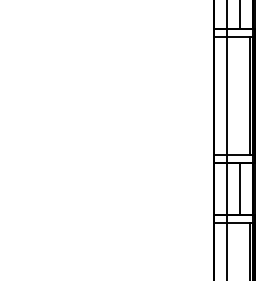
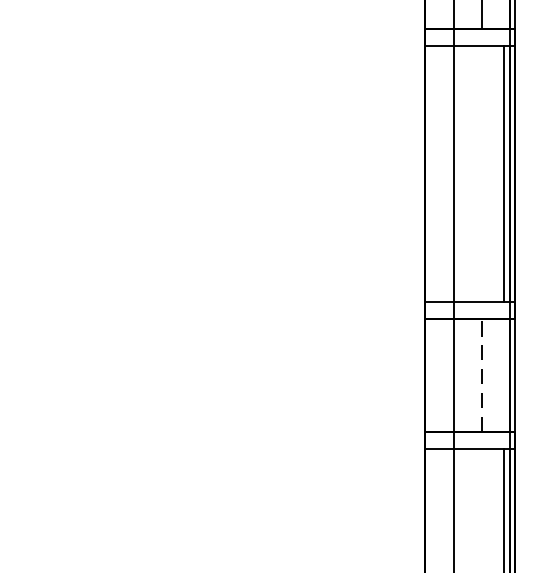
line: (239, 189) -> (481, 376), solid -> dashed

